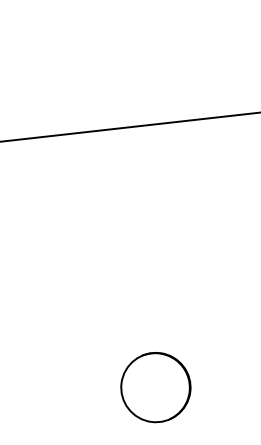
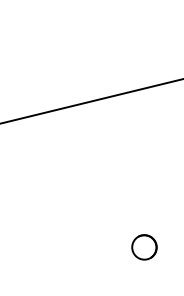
circle: (155, 387) -> (144, 247), size x0.6

